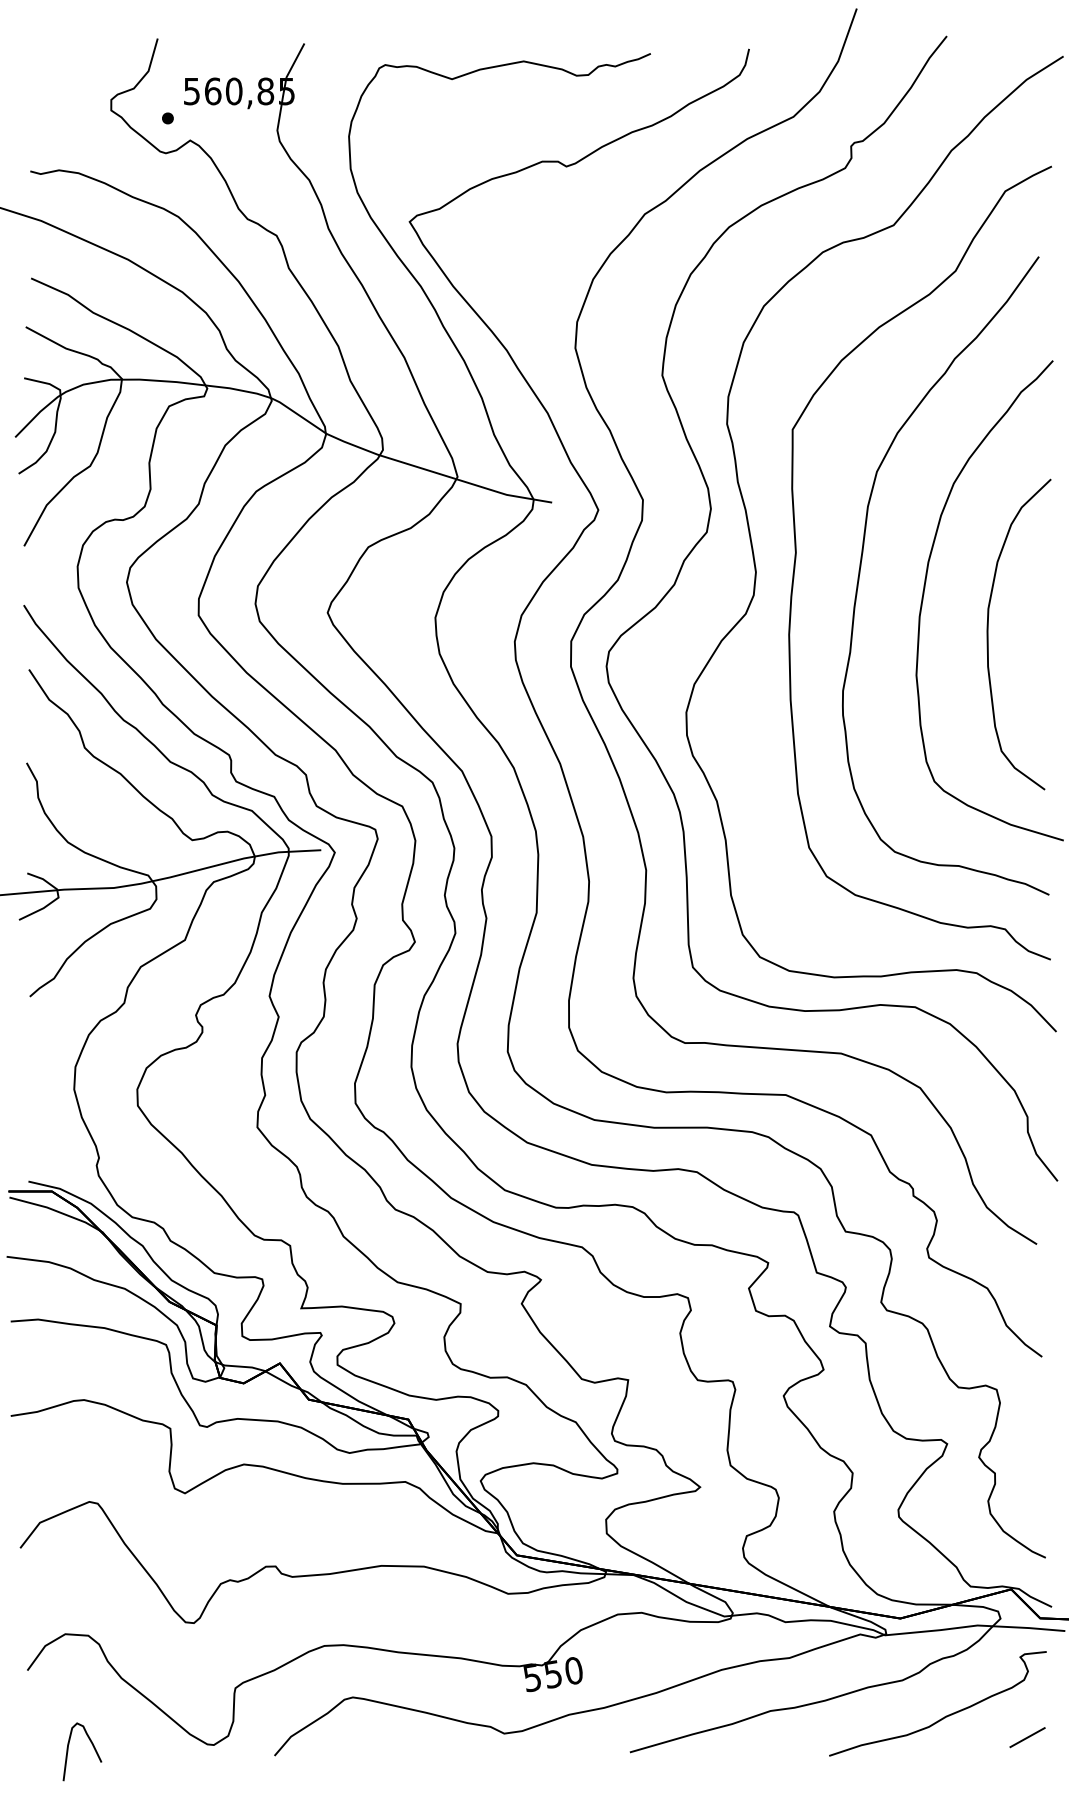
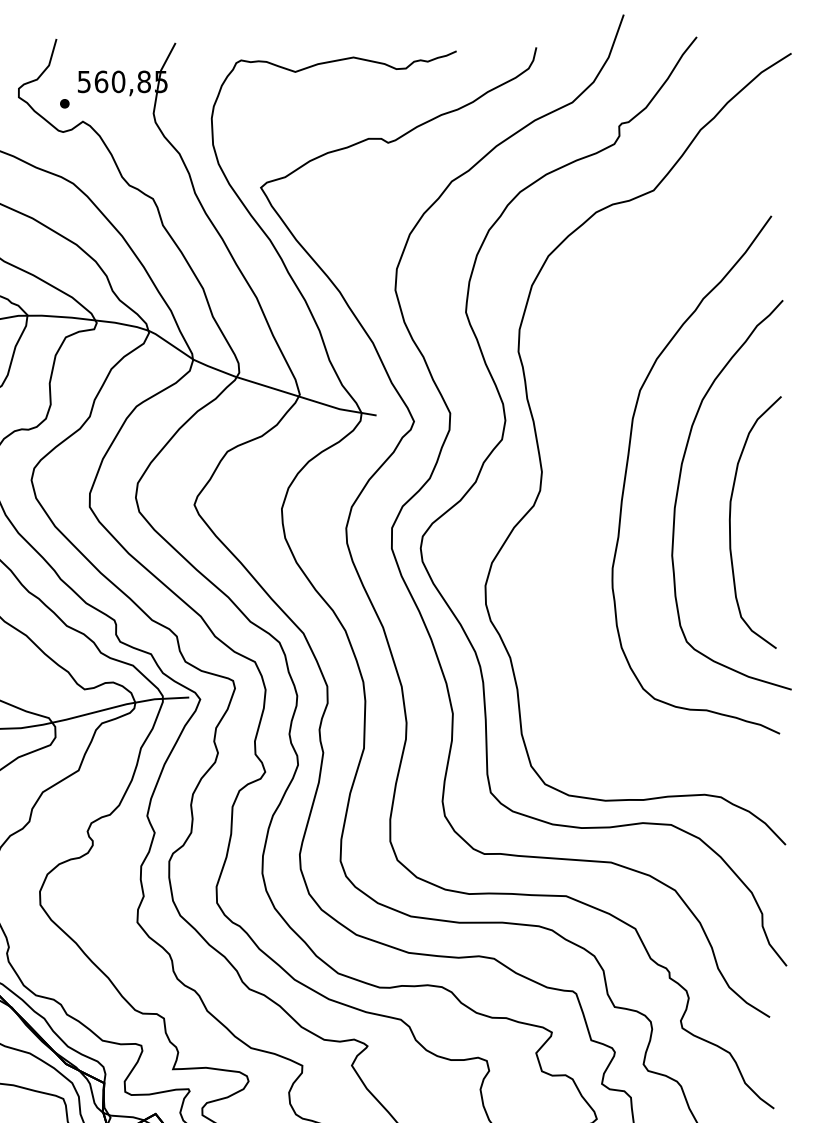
curve: (796, 559) -> (574, 461), removed

